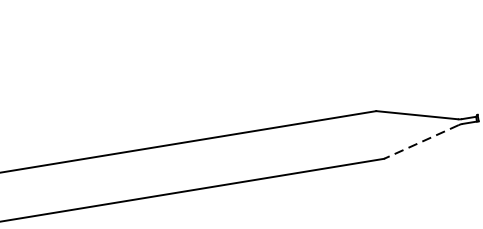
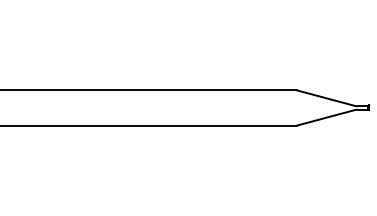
line: (420, 141) -> (325, 117), dashed -> solid

